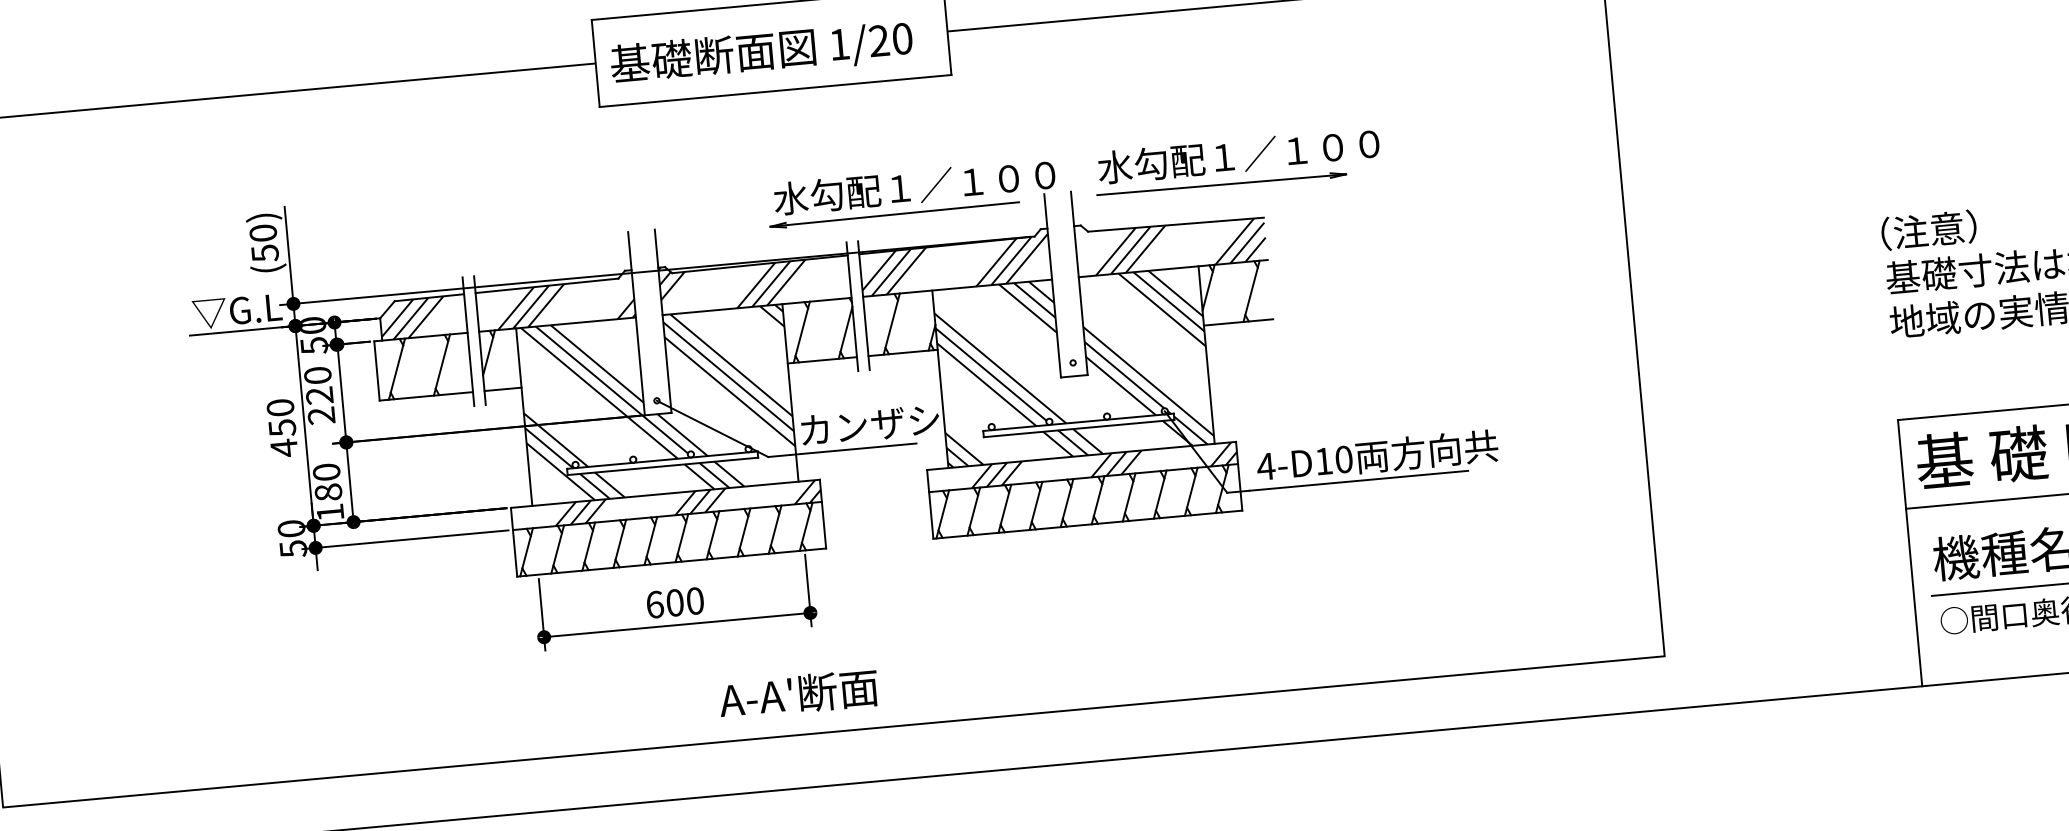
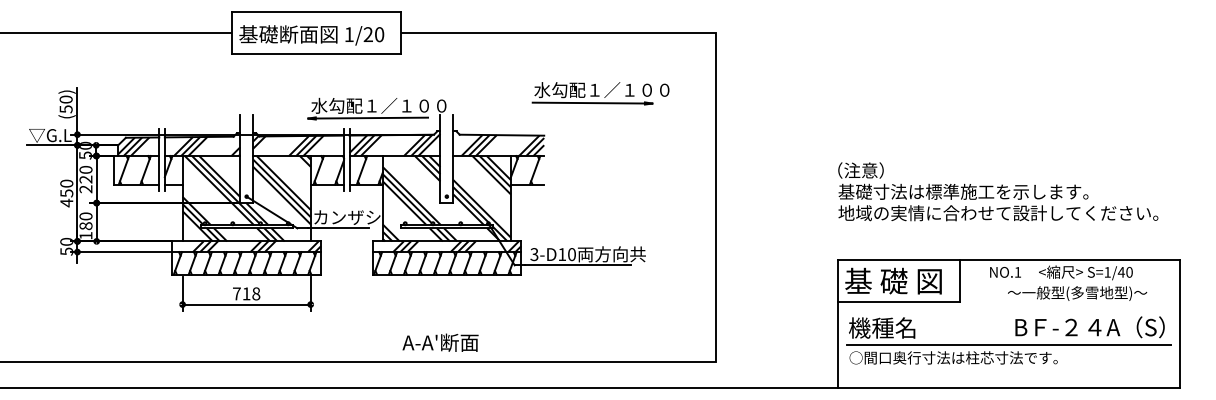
part: (1236, 163) -> (600, 93), moved
text: (1266, 466) -> (534, 254), 4-D10 -> 3-D10
text: (674, 602) -> (246, 293), 600 -> 718
text: (798, 693) -> (440, 342), moved

